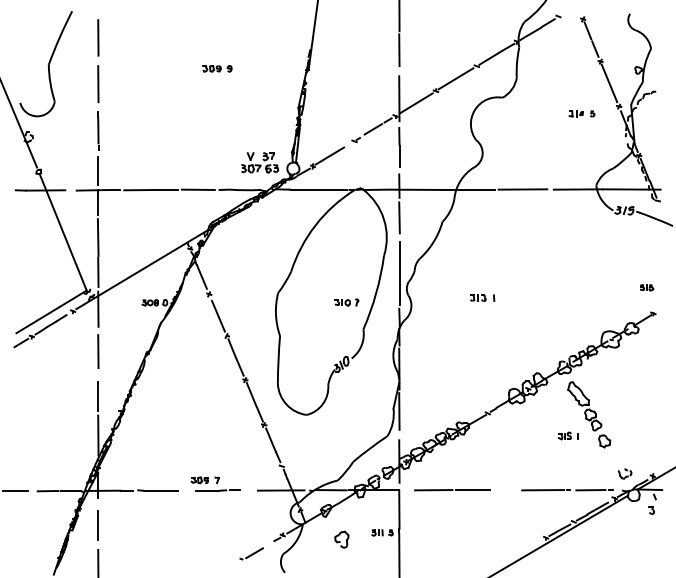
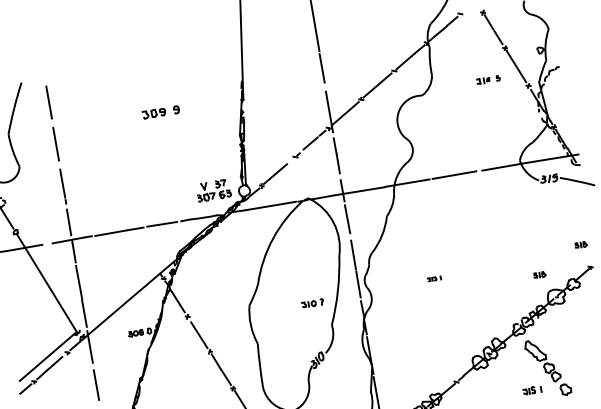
part: (217, 68) -> (161, 112), size x1.4
part: (581, 113) -> (488, 79), moved
part: (482, 297) -> (434, 278), size x0.6
part: (597, 312) -> (540, 274), added

